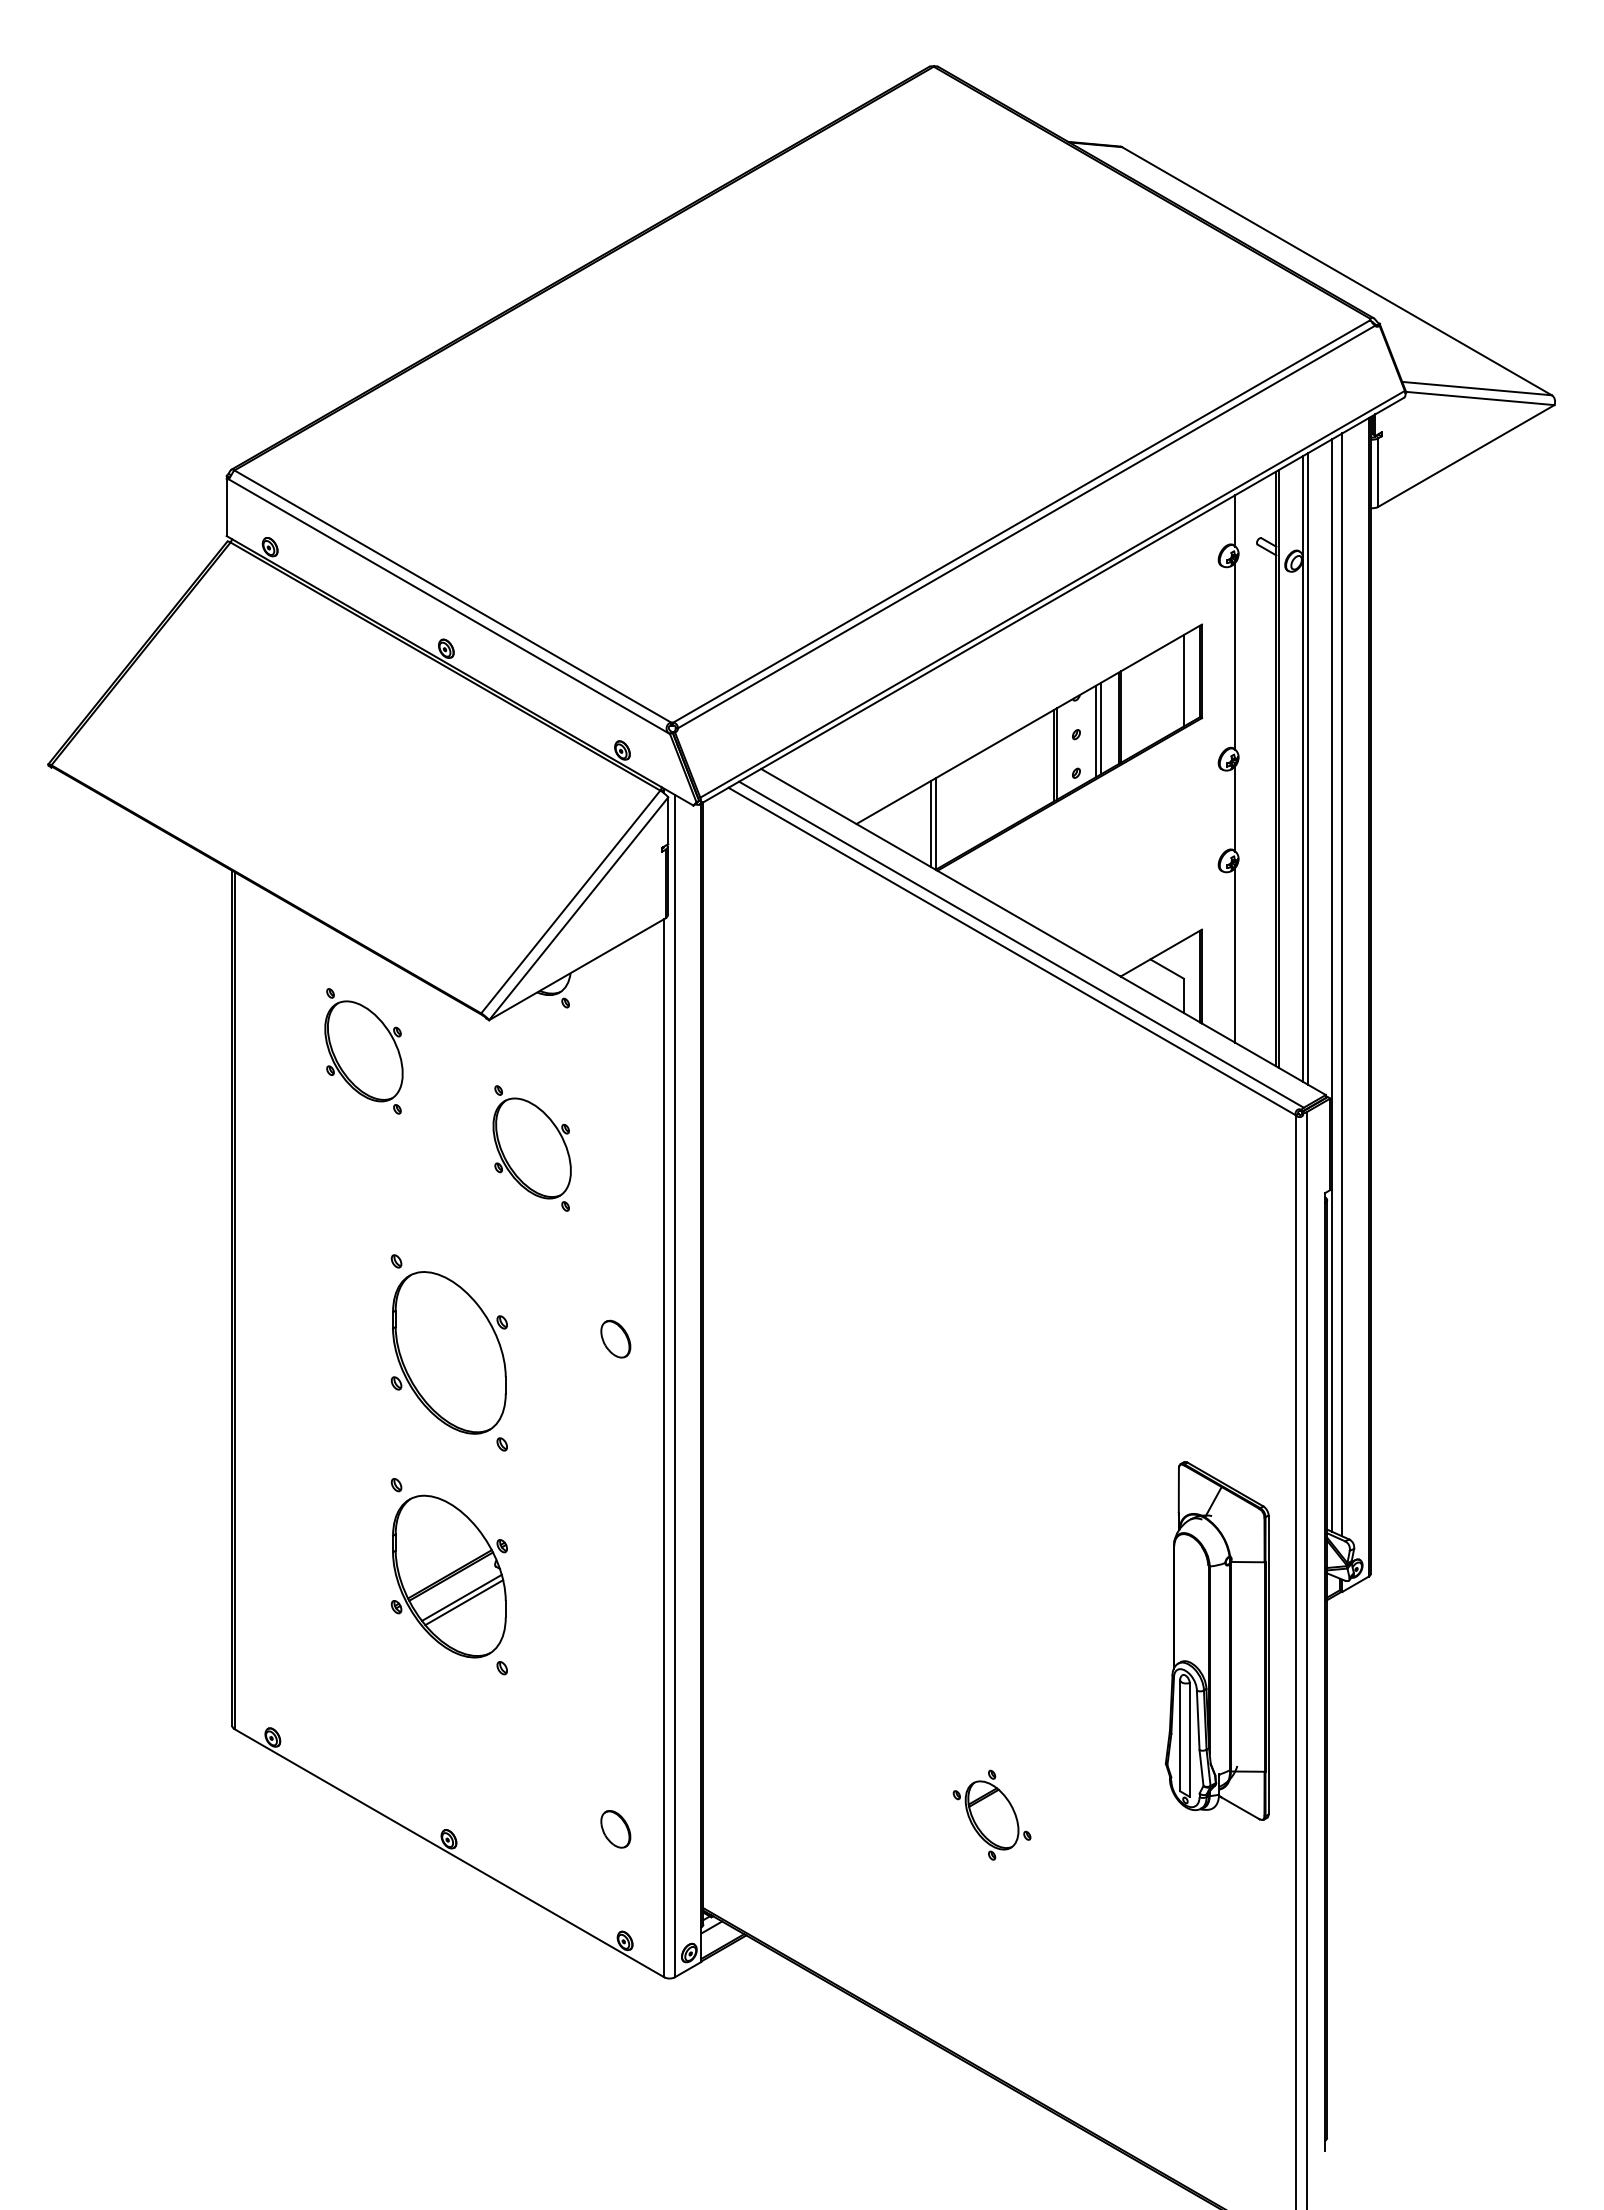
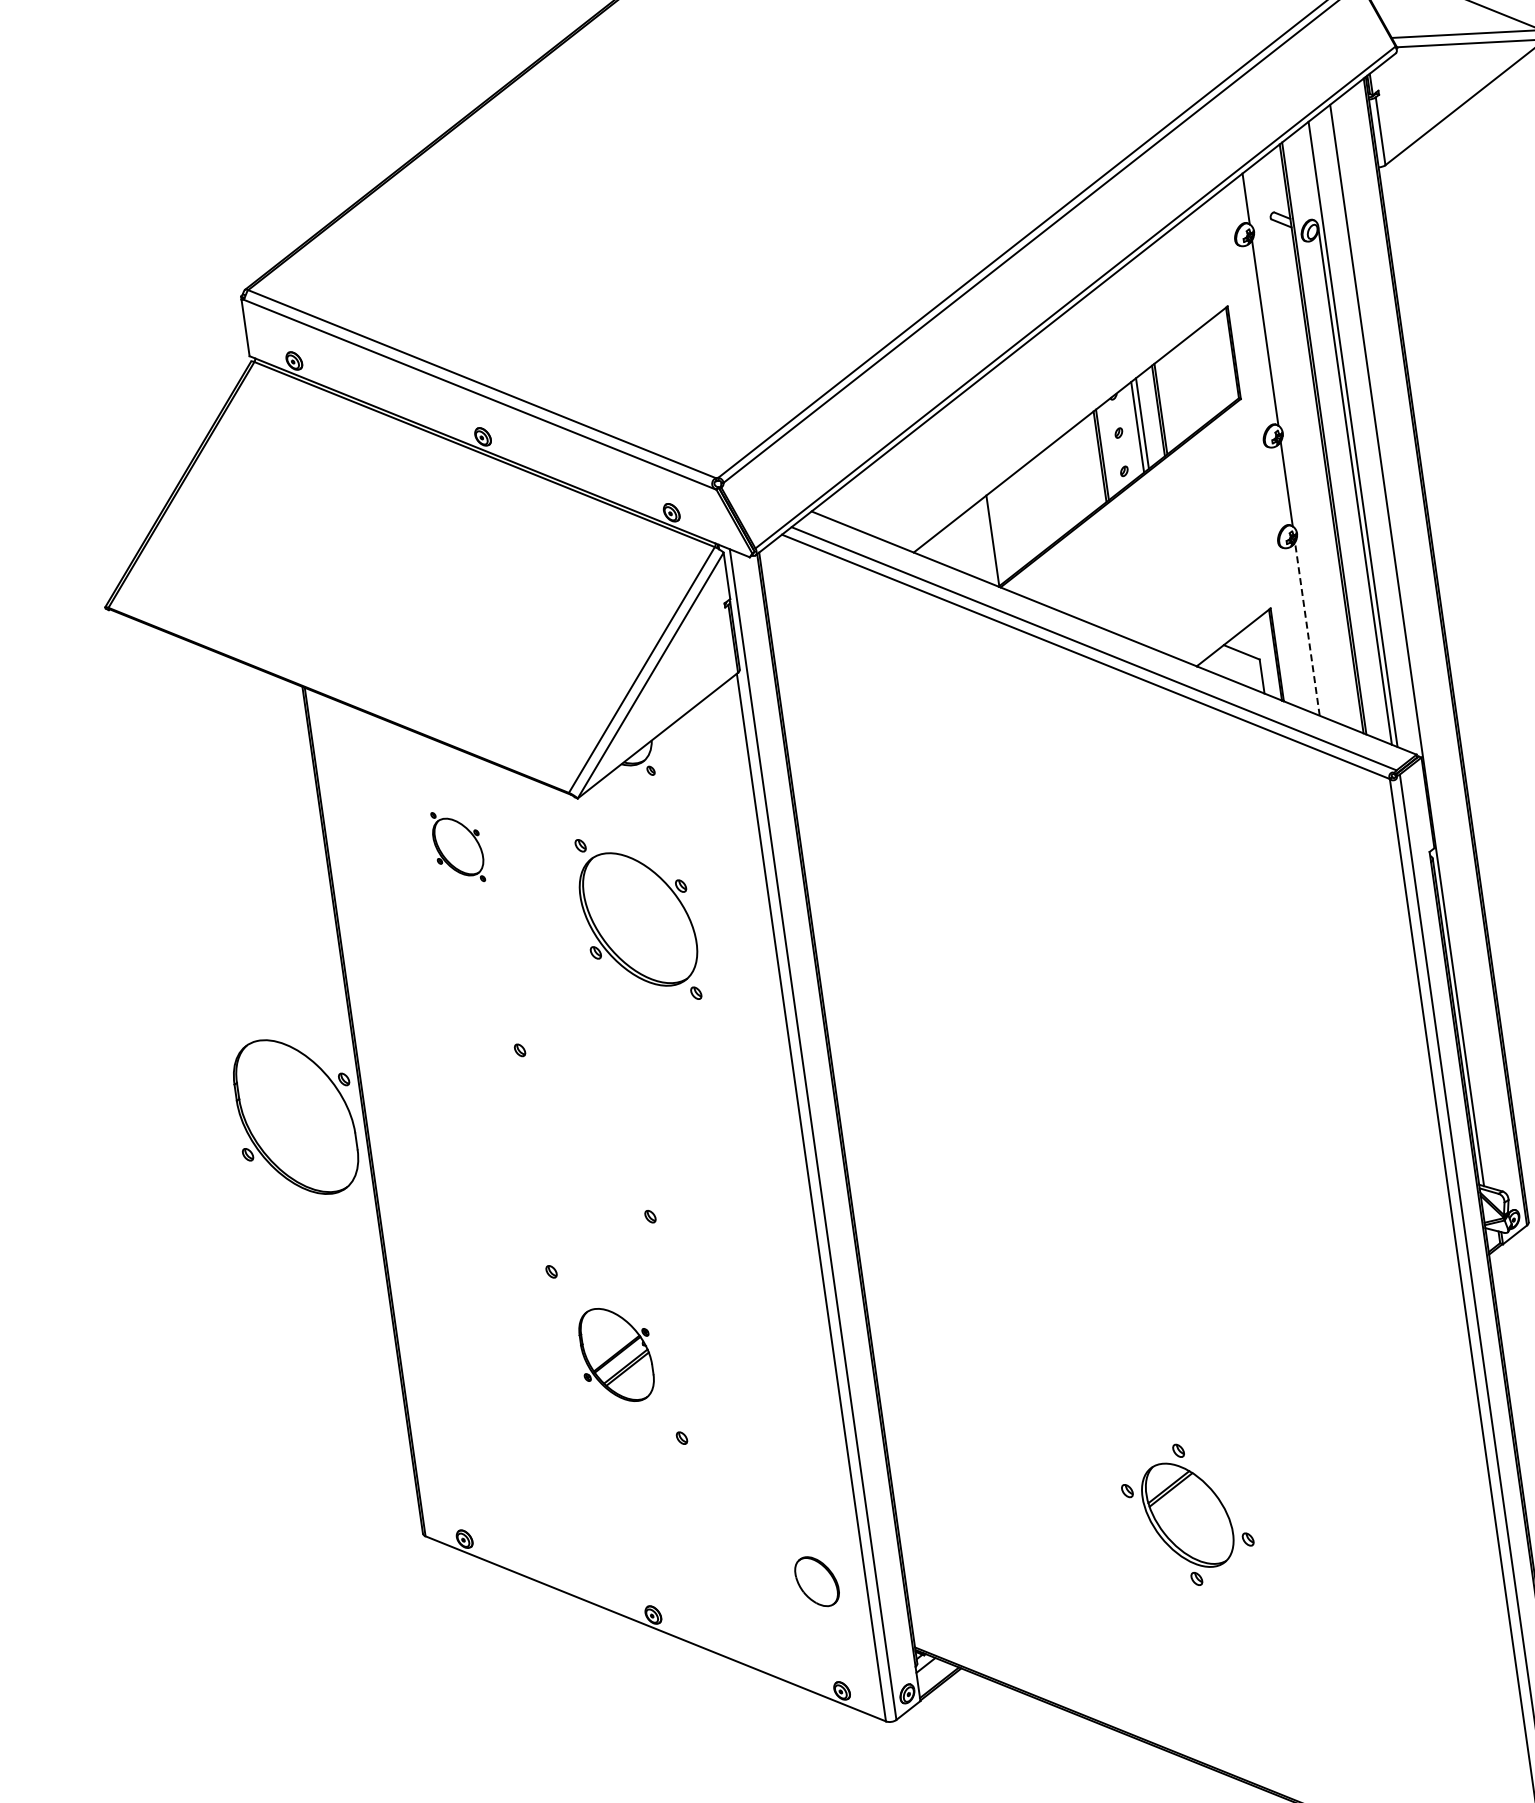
line: (1302, 506) -> (1310, 175), removed
line: (1183, 680) -> (1217, 364), removed
line: (931, 823) -> (987, 541), removed
line: (1235, 955) -> (1307, 629), solid -> dashed
line: (1342, 984) -> (1417, 642), removed
part: (363, 1051) -> (457, 847), size x0.6
part: (531, 1148) -> (637, 919), size x1.4
part: (615, 1338) -> (747, 1095), removed
part: (448, 1352) -> (295, 1116), moved
part: (448, 1576) -> (615, 1355), size x0.6
part: (1217, 1640) -> (1386, 1310), removed
part: (991, 1814) -> (1186, 1514), size x1.6
part: (615, 1829) -> (816, 1581), size x1.4

